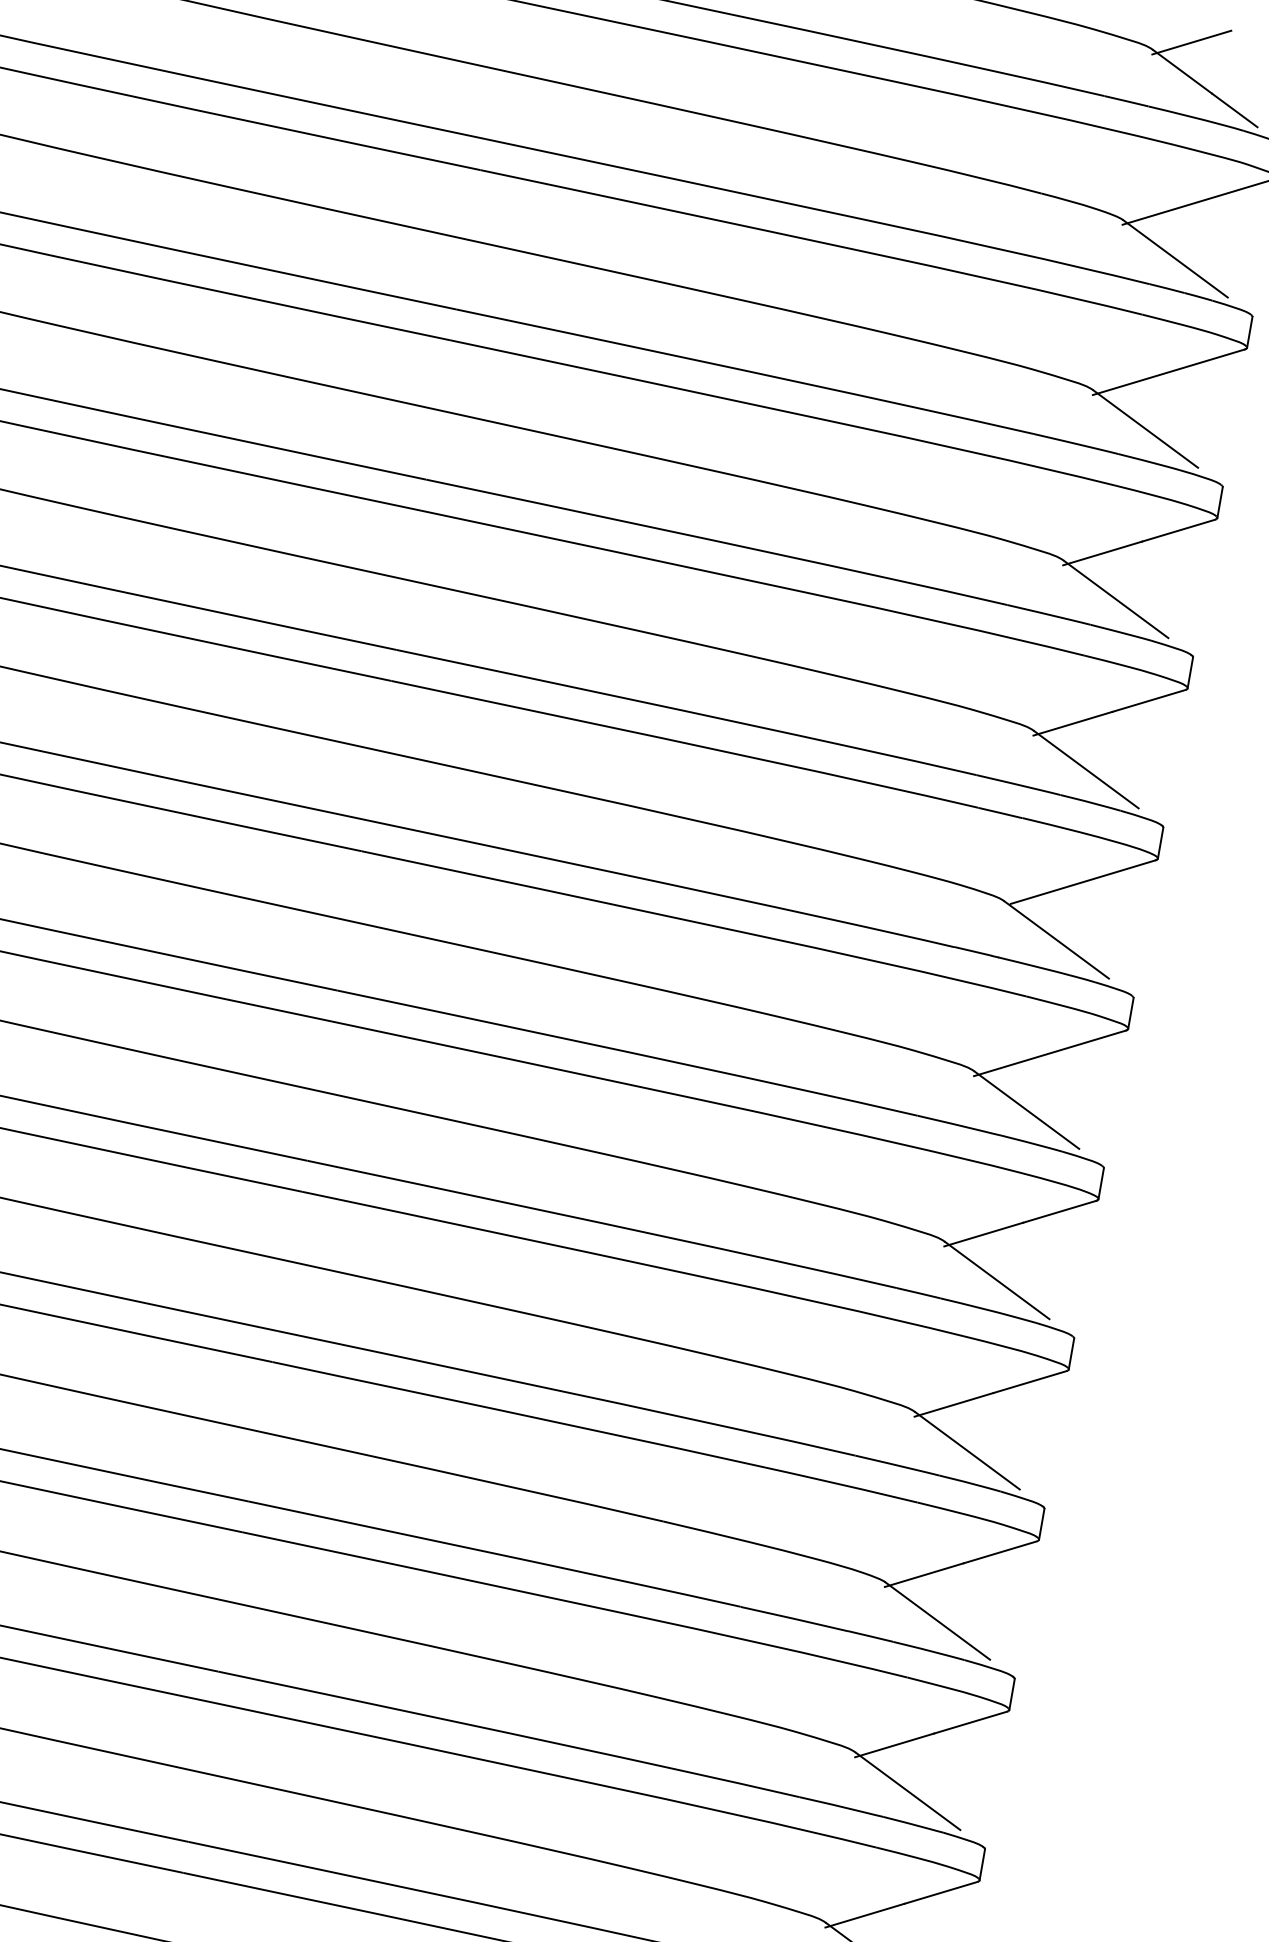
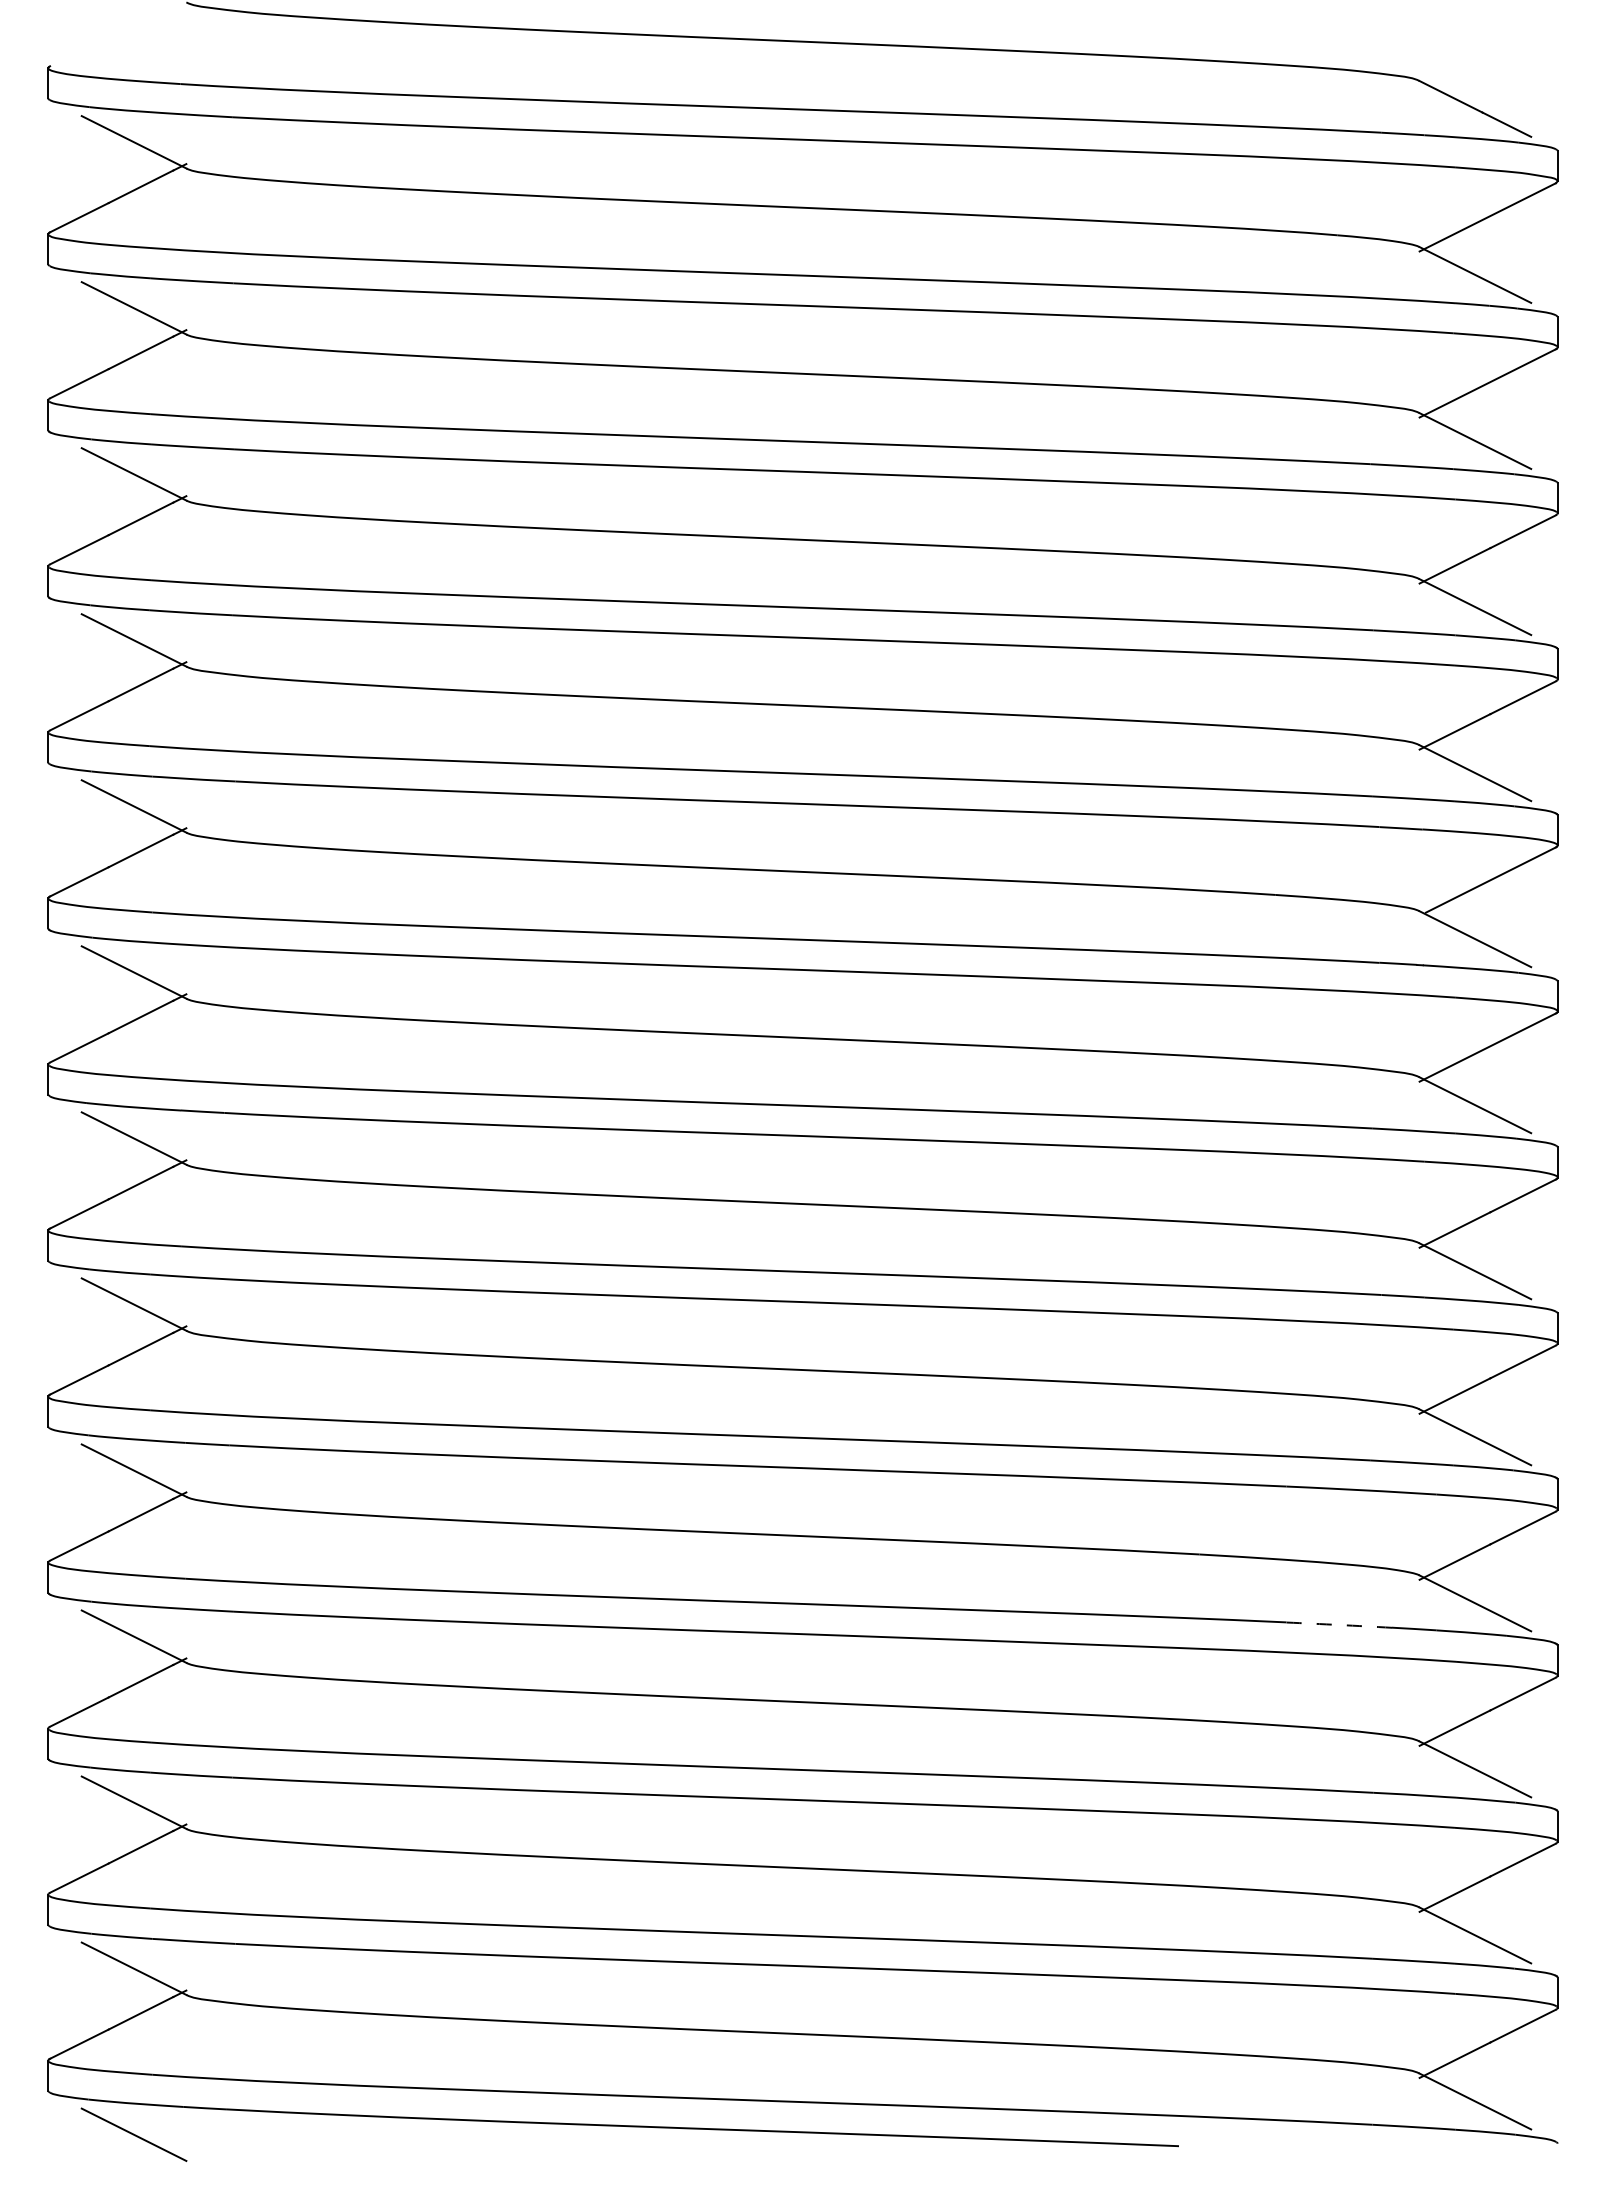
line: (1191, 42) -> (1454, 67), removed
arc: (794, 1619) -> (1339, 1625), solid -> dashed

